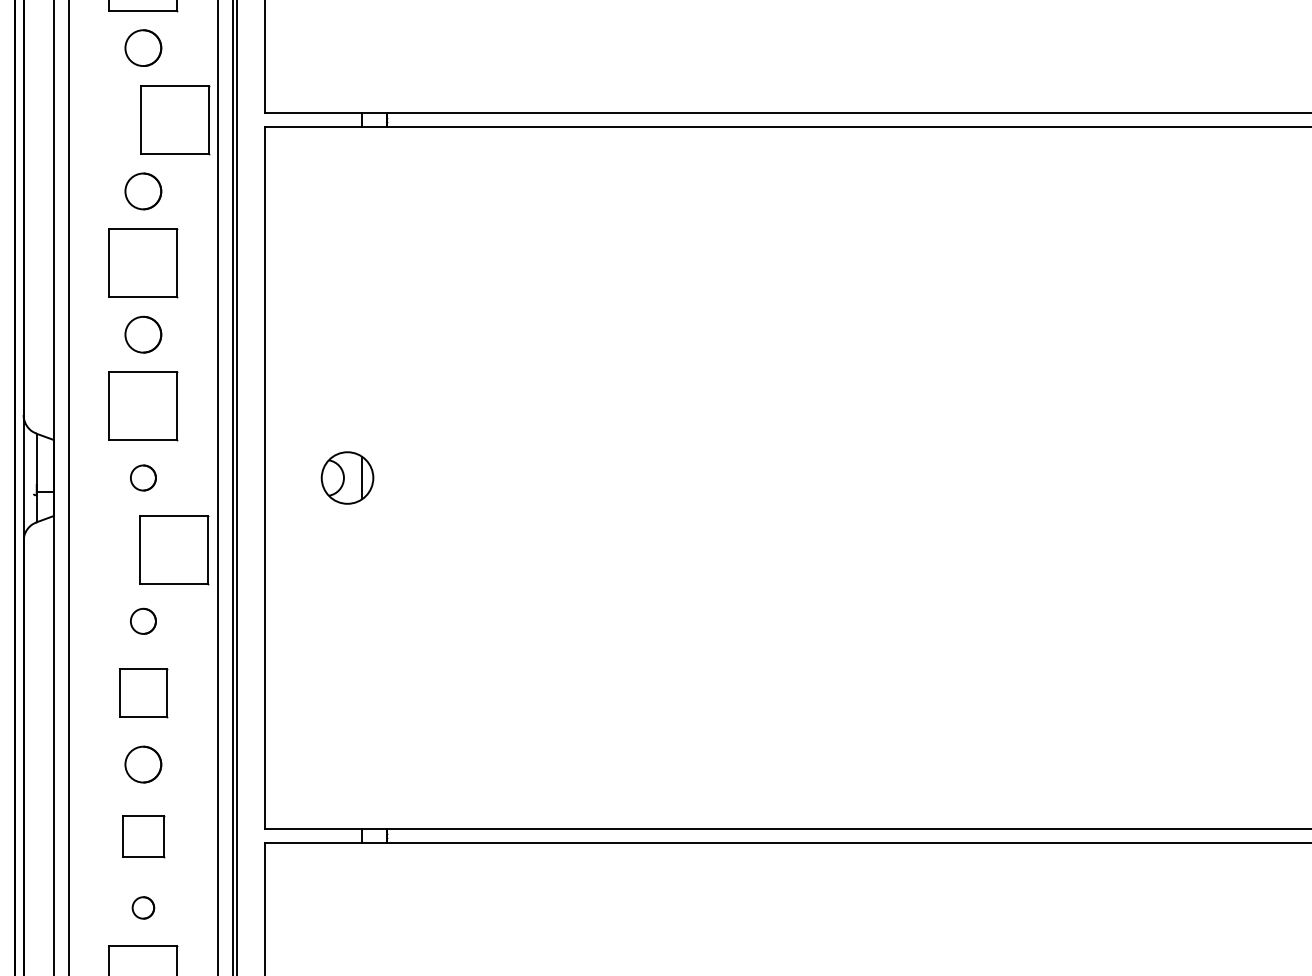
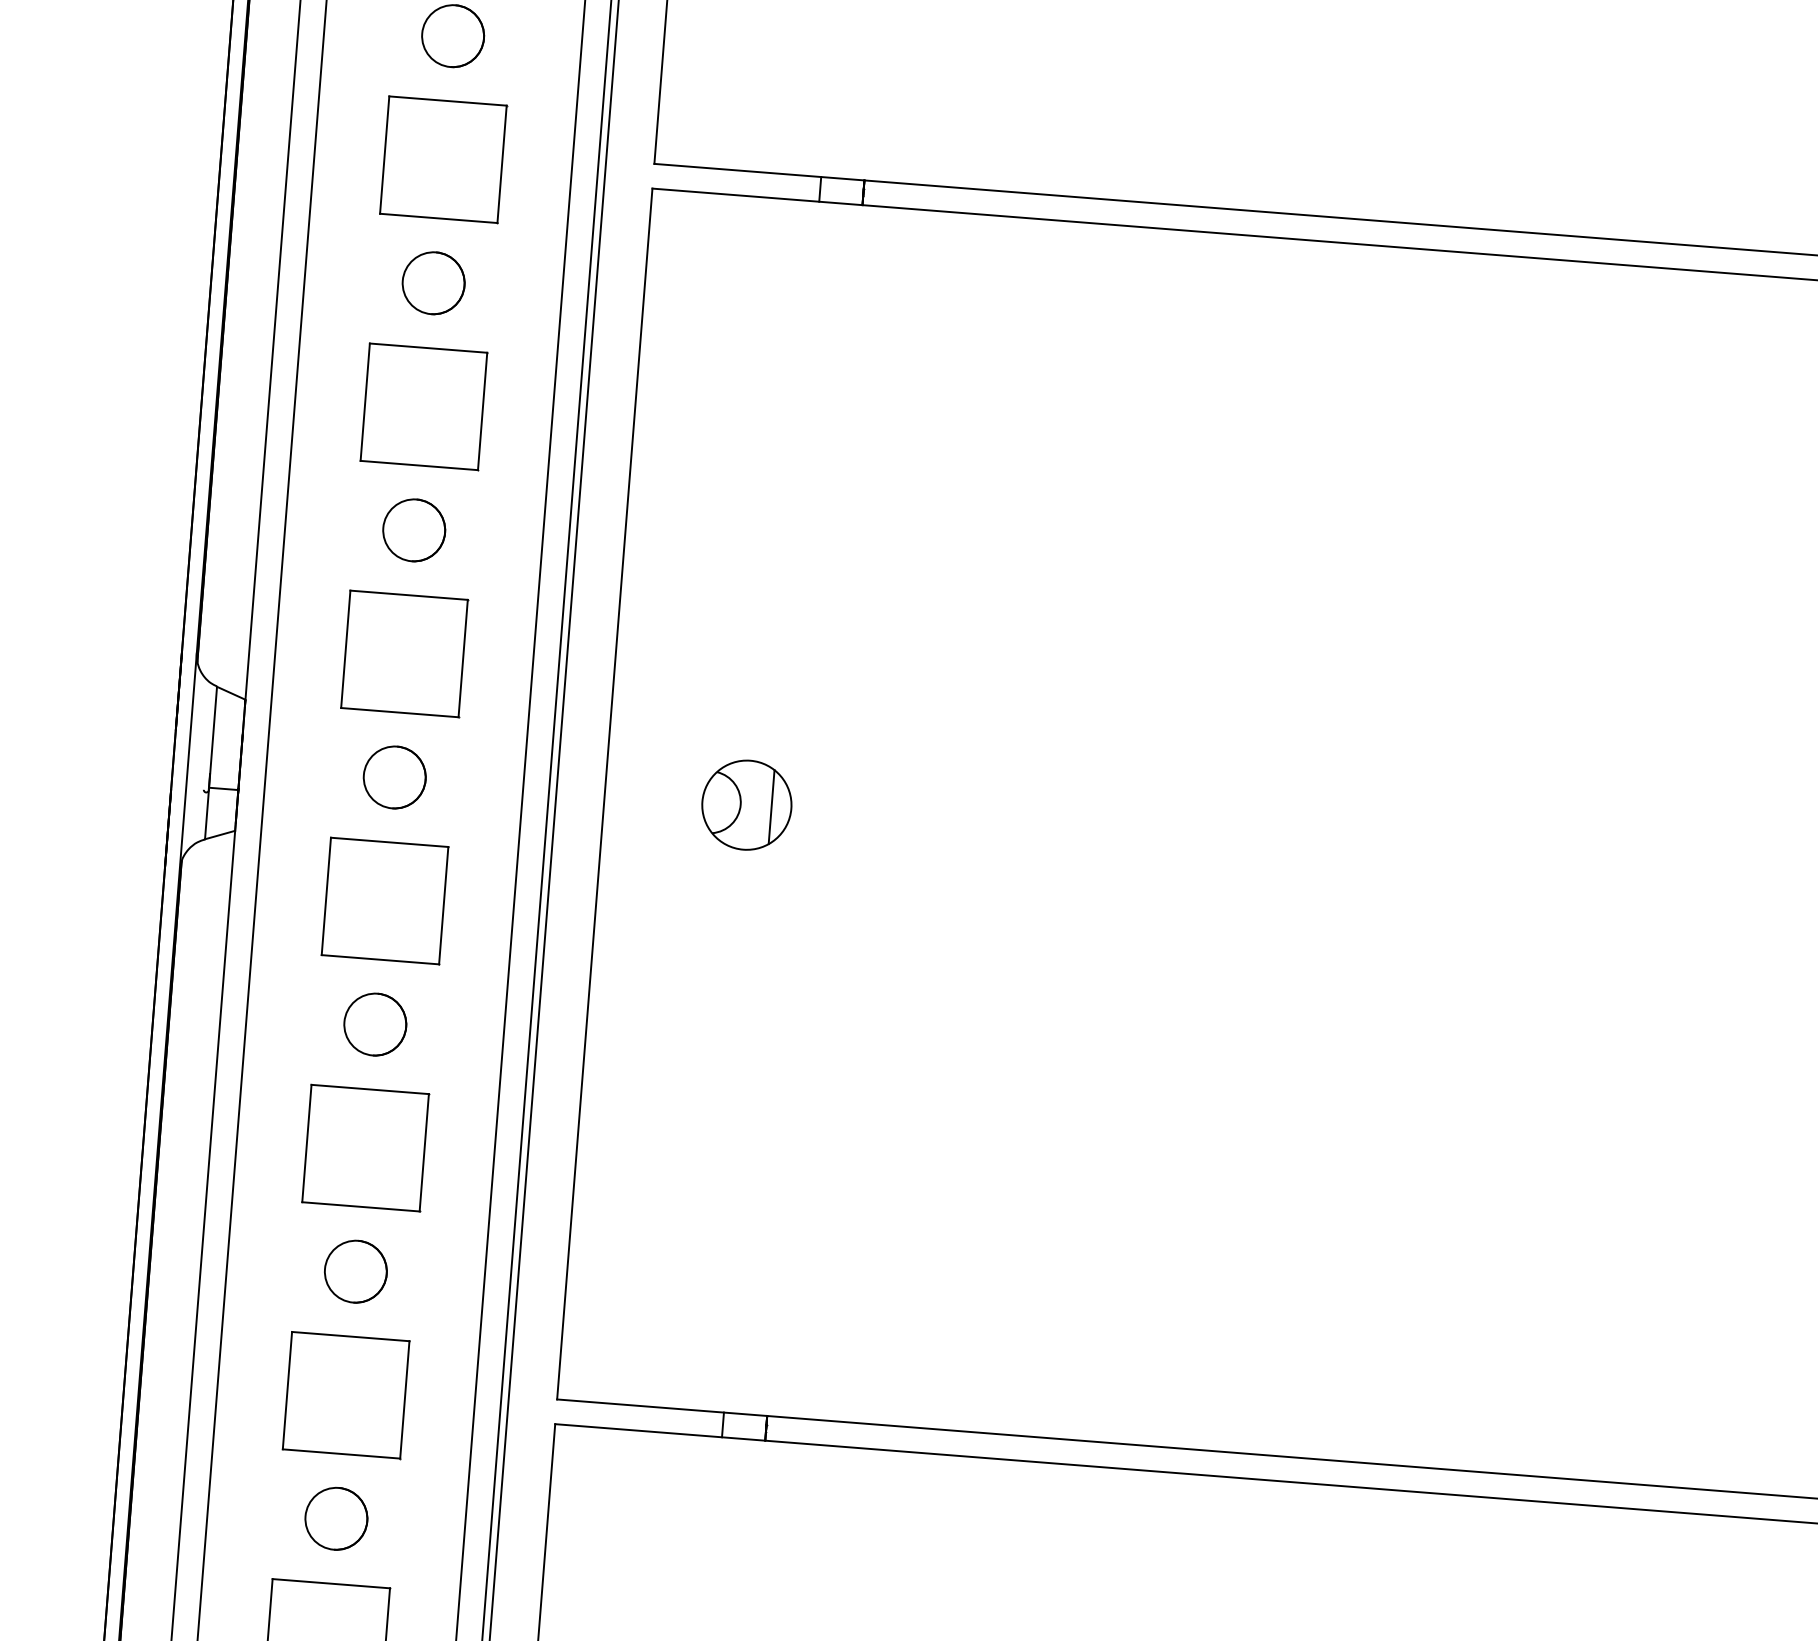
part: (175, 120) -> (443, 160), moved
part: (143, 477) -> (395, 776), size x1.43
part: (174, 550) -> (385, 902), moved
part: (143, 621) -> (375, 1024), size x1.43
part: (143, 693) -> (365, 1149), size x1.43
part: (143, 836) -> (346, 1395), size x1.67
part: (143, 907) -> (336, 1518), size x1.67

